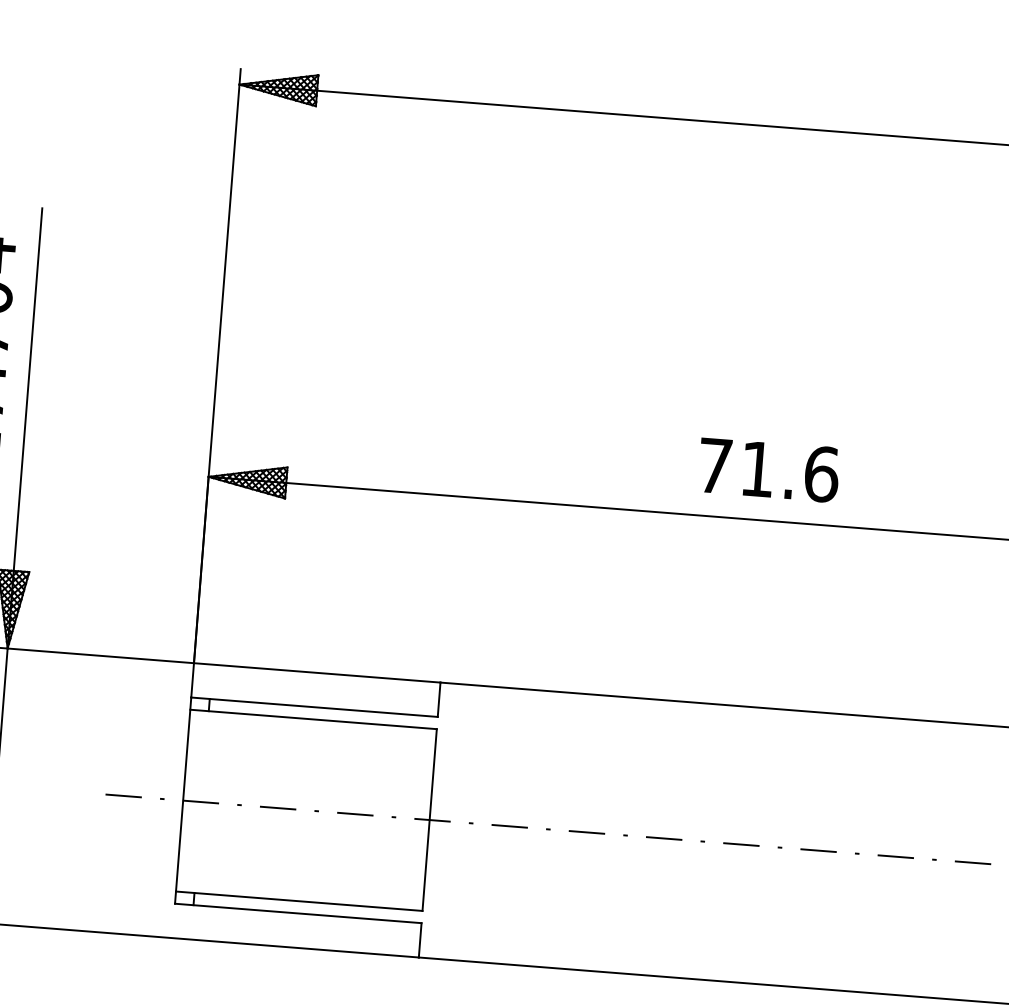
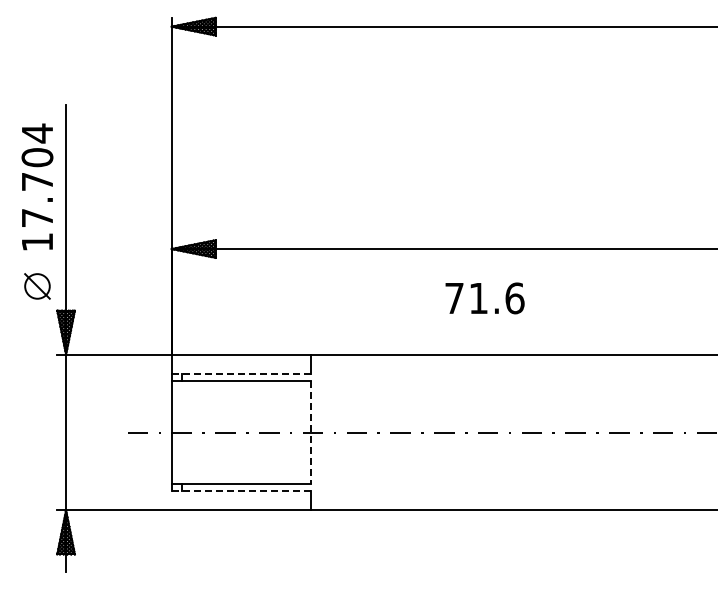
text: (767, 470) -> (484, 298), moved
line: (314, 707) -> (241, 374), solid -> dashed
line: (429, 819) -> (311, 432), solid -> dashed
line: (298, 914) -> (241, 491), solid -> dashed

